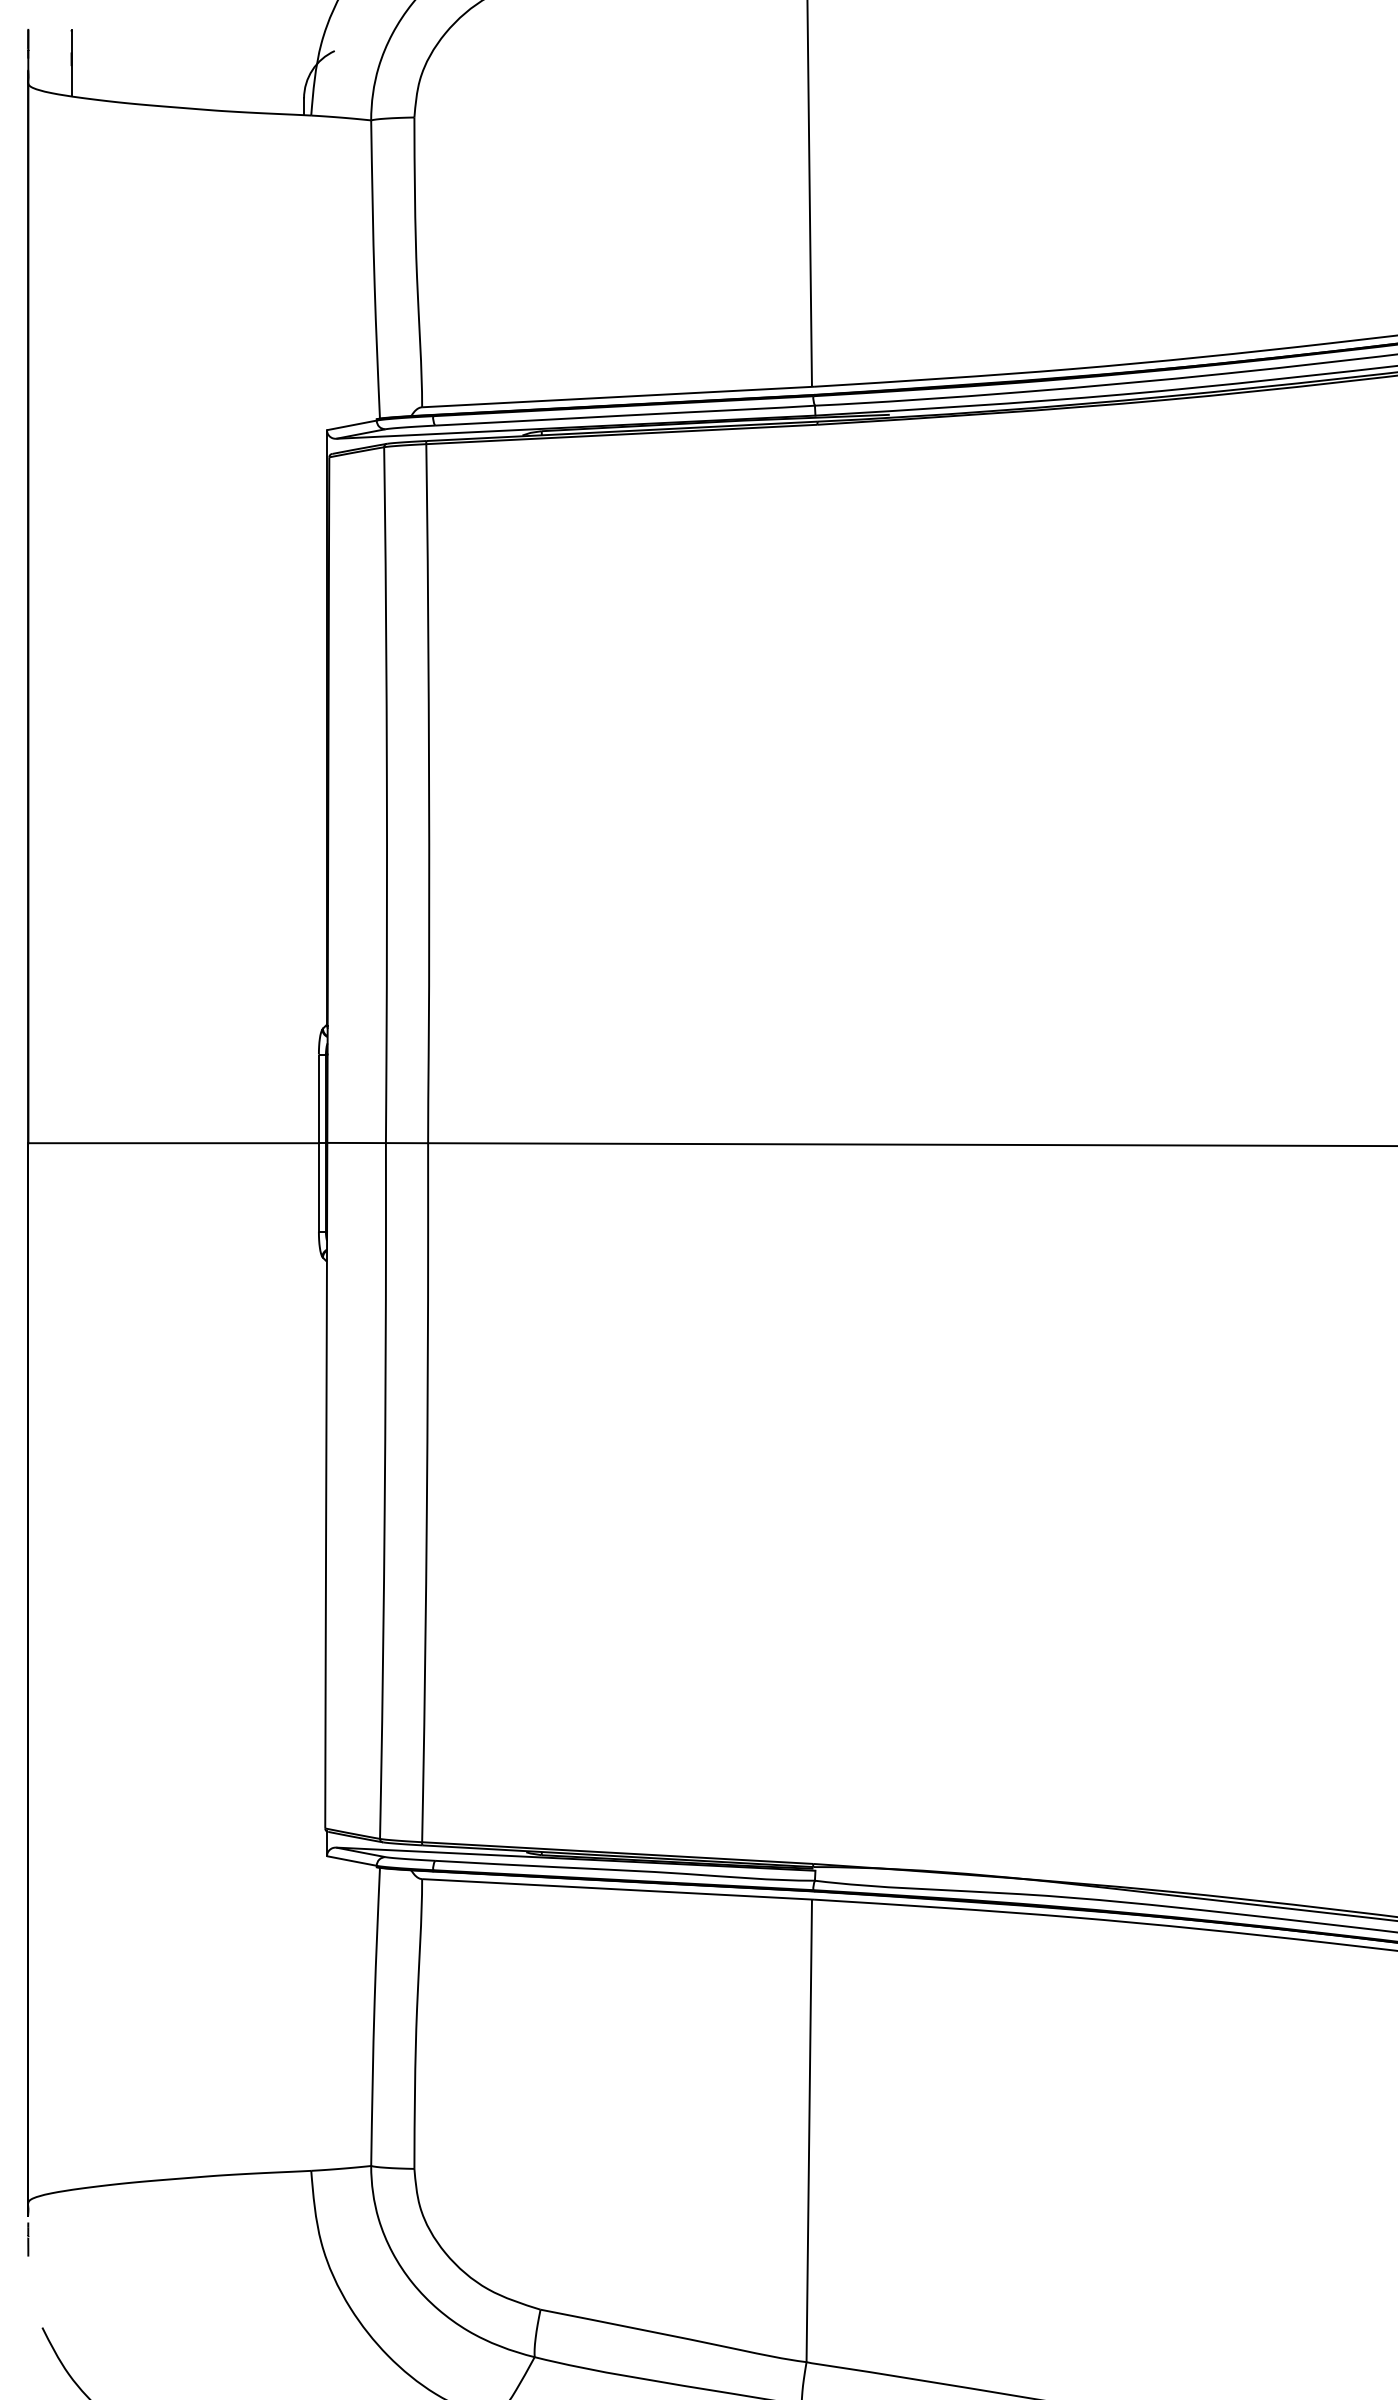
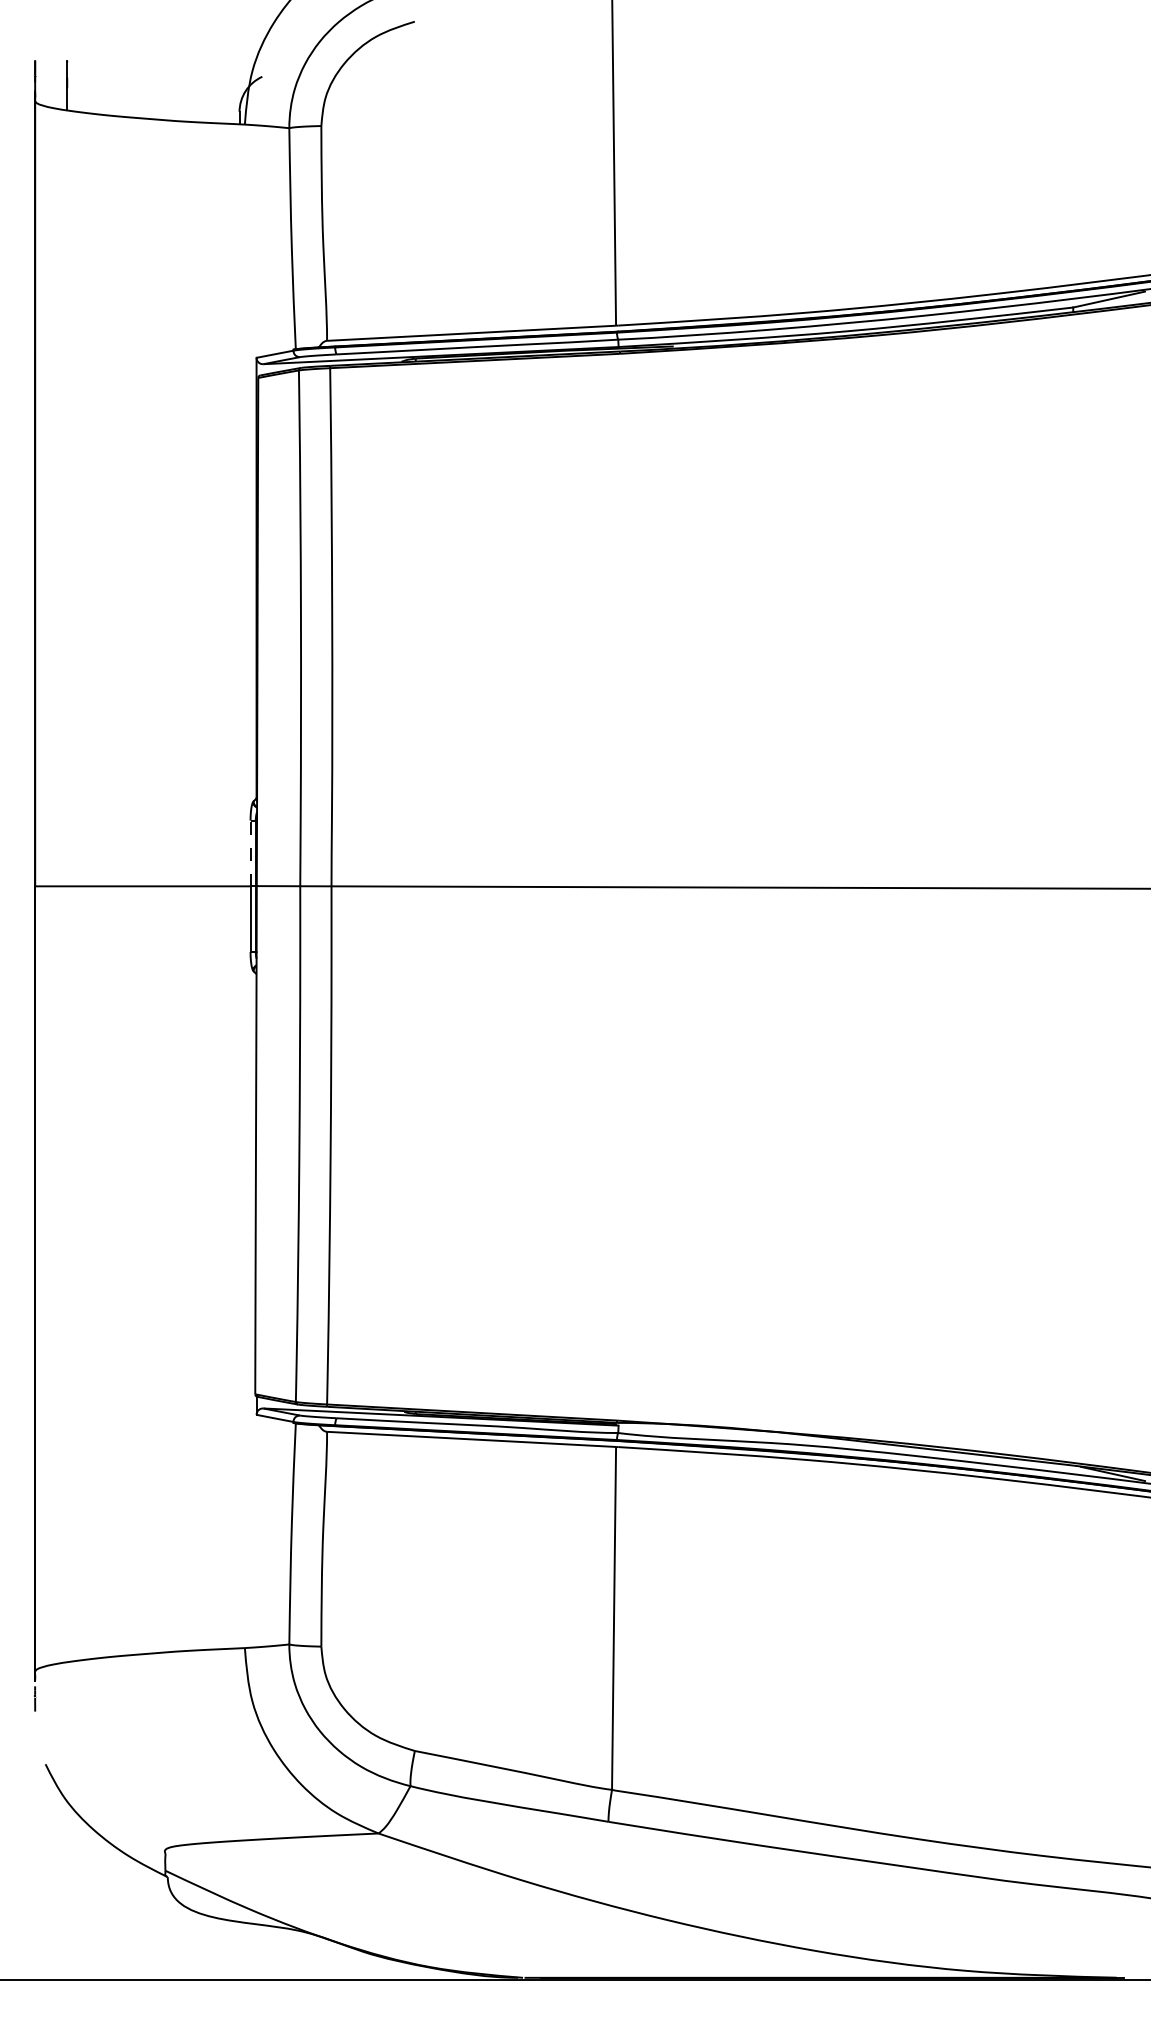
line: (318, 1098) -> (250, 853), solid -> dashed

